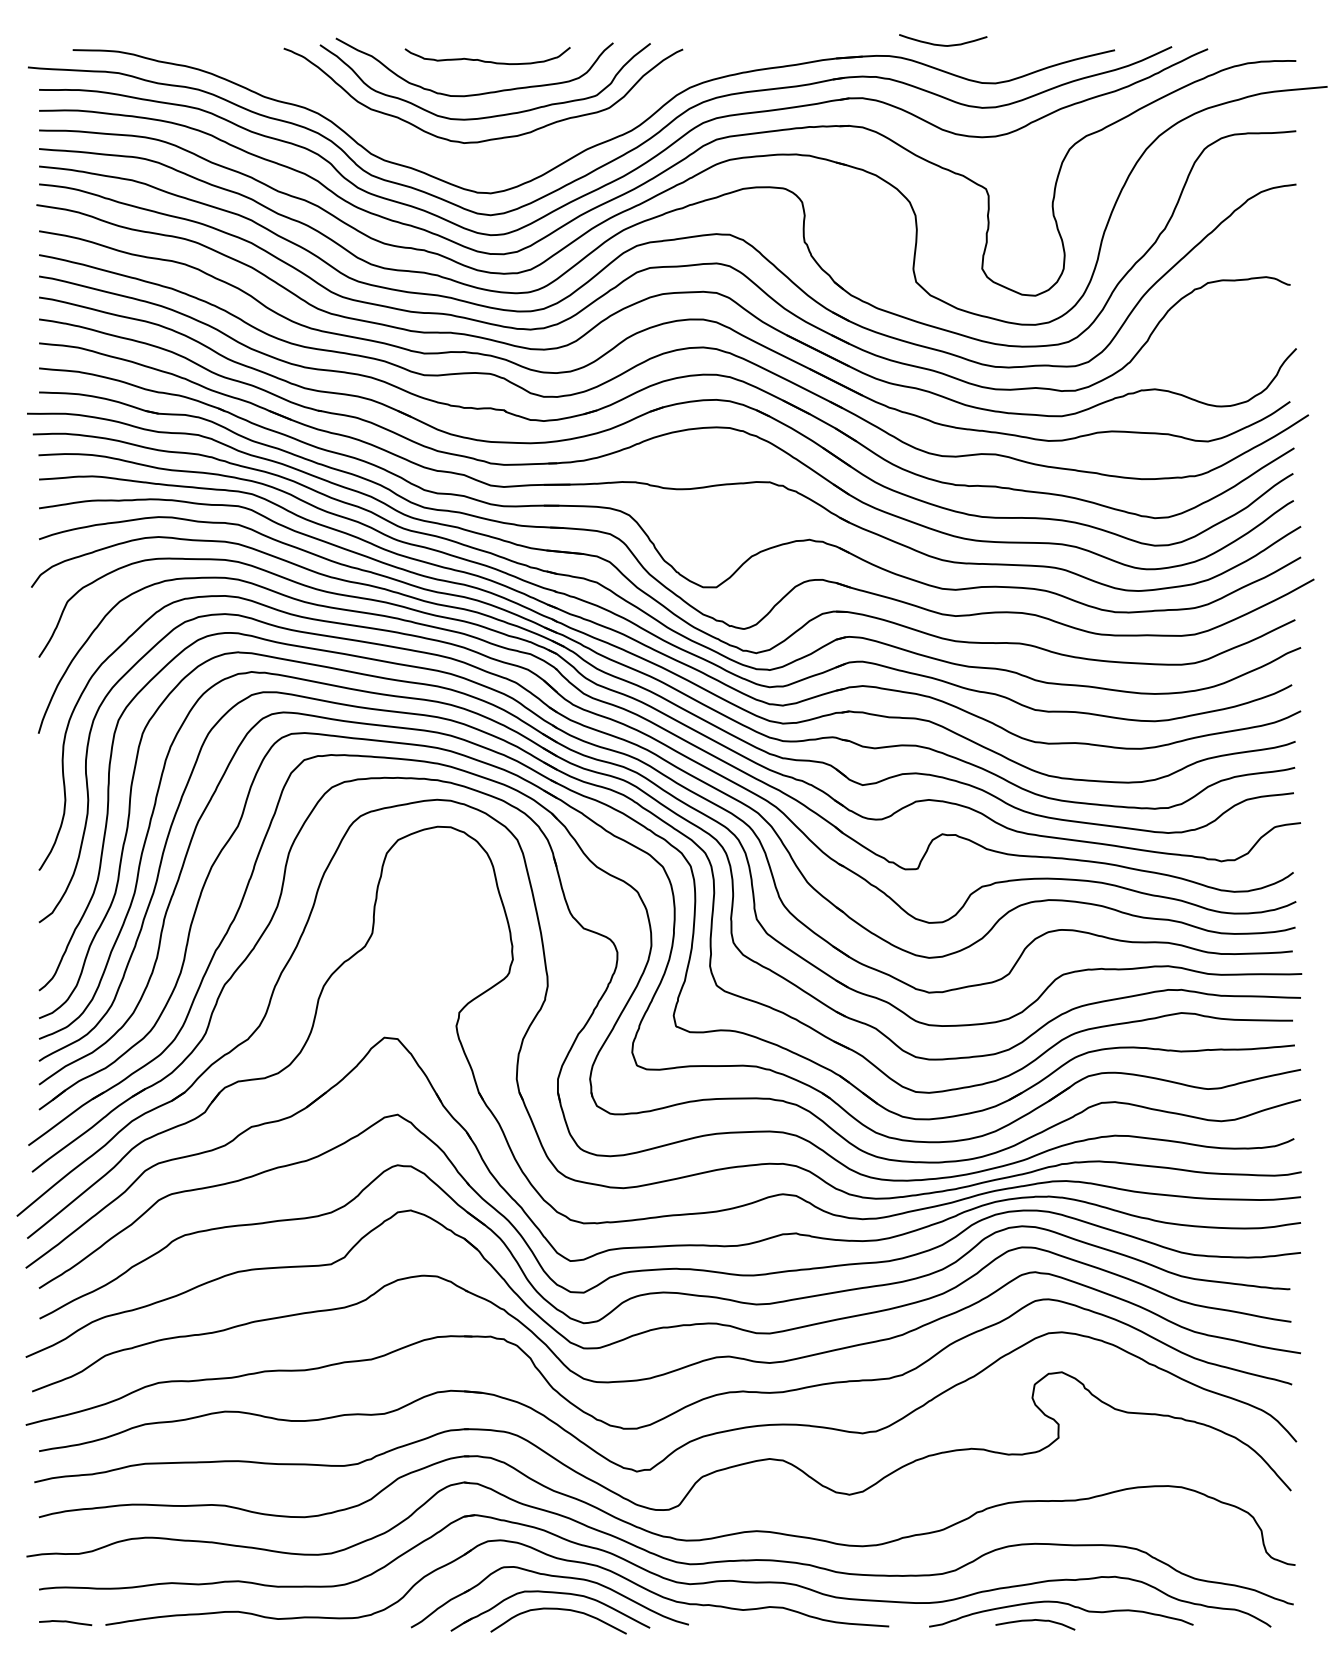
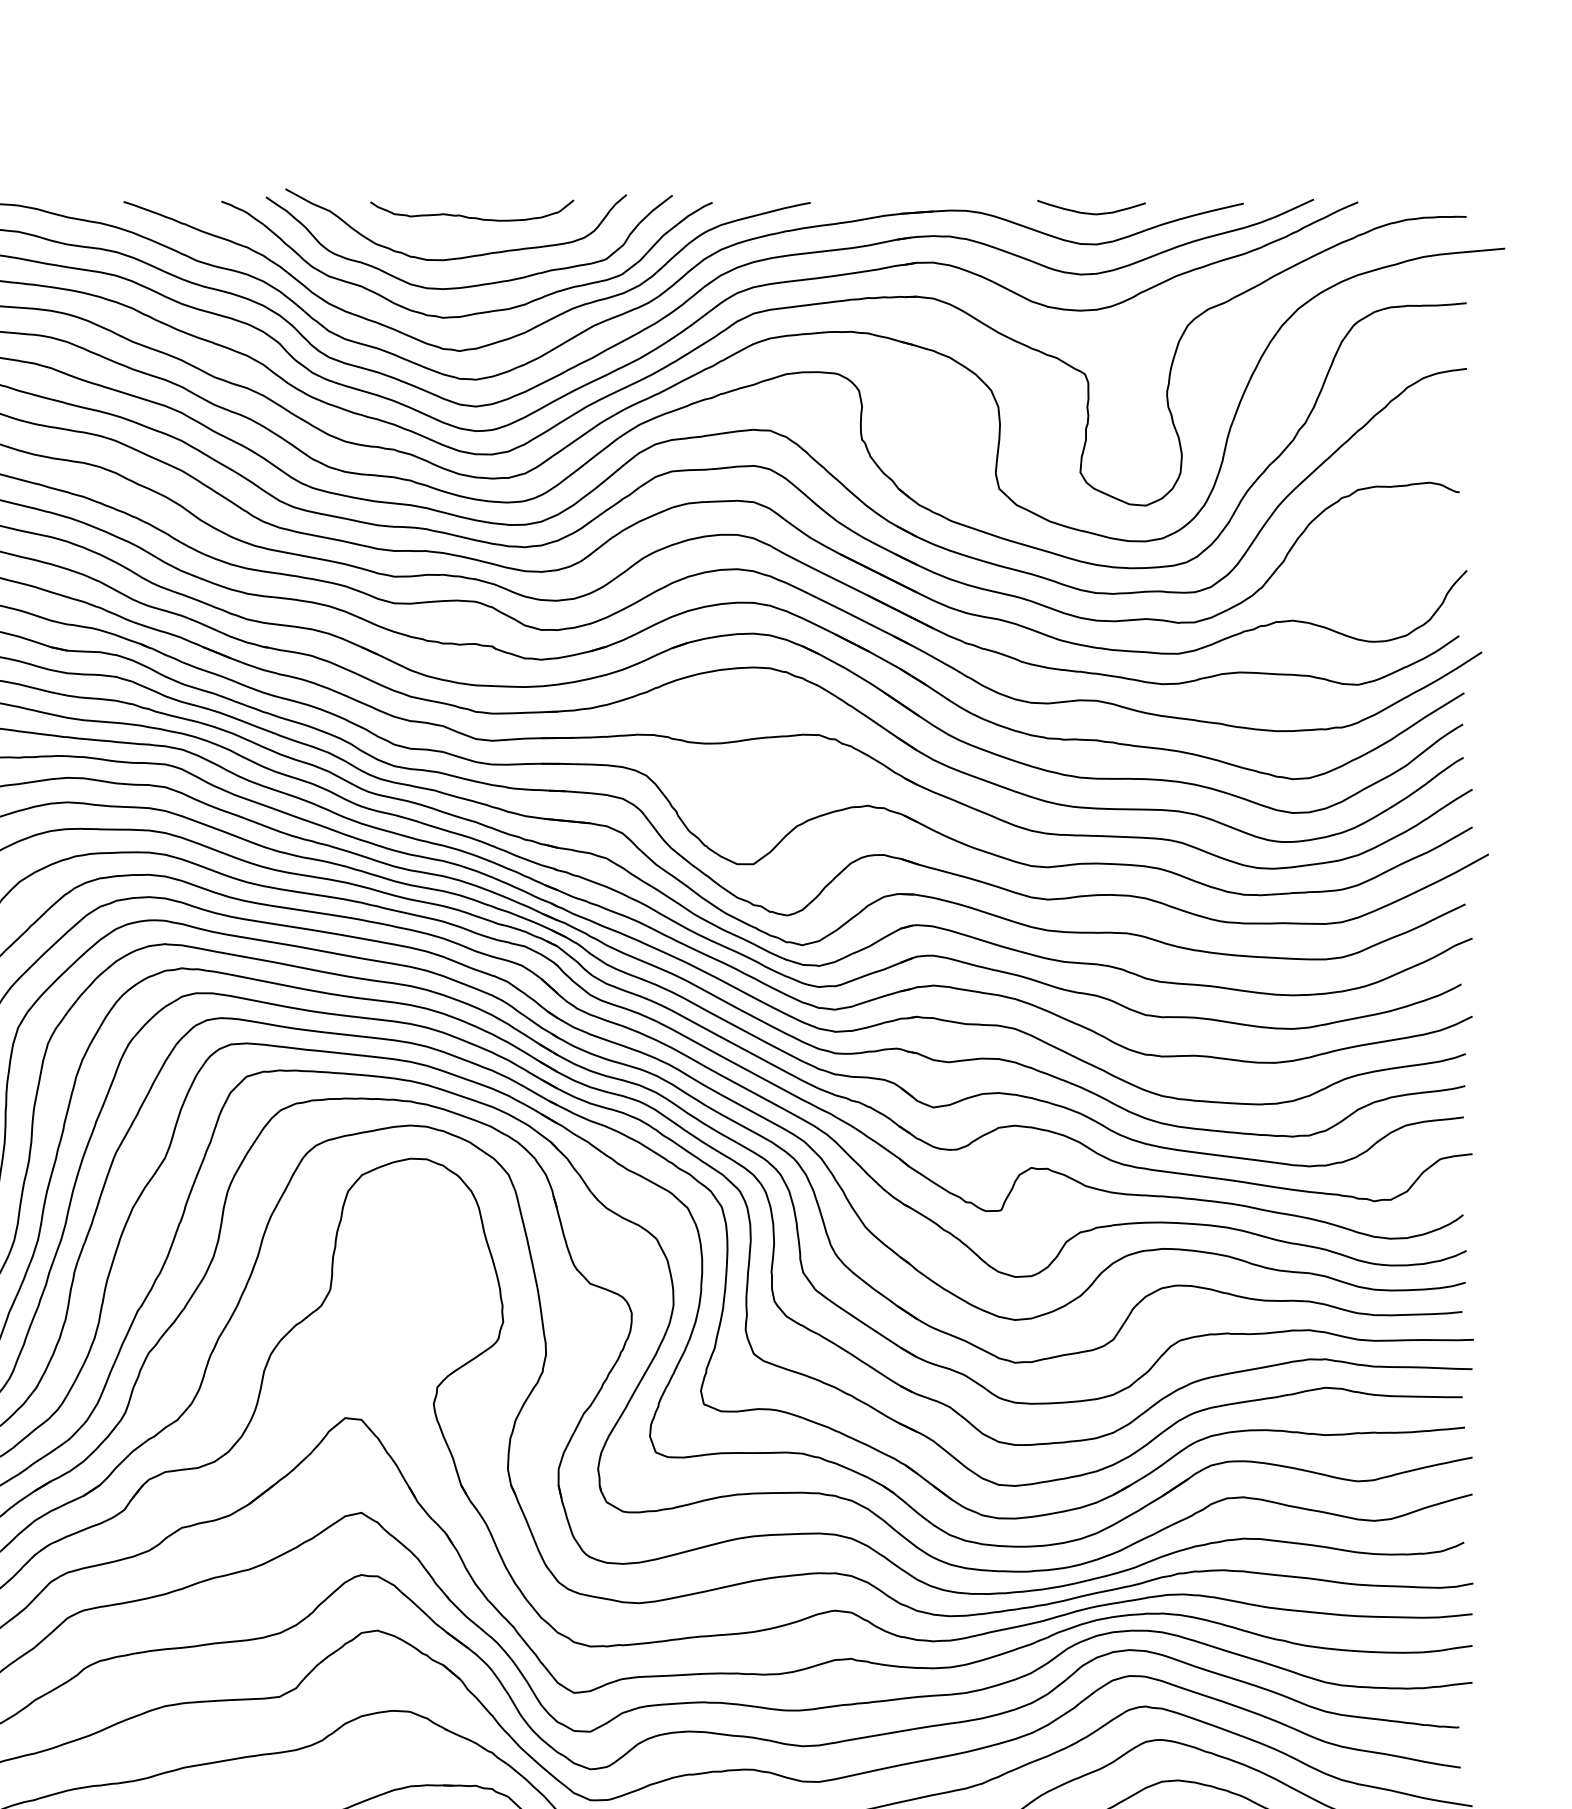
curve: (943, 44) -> (1091, 212), moved
curve: (502, 163) -> (490, 342), added

